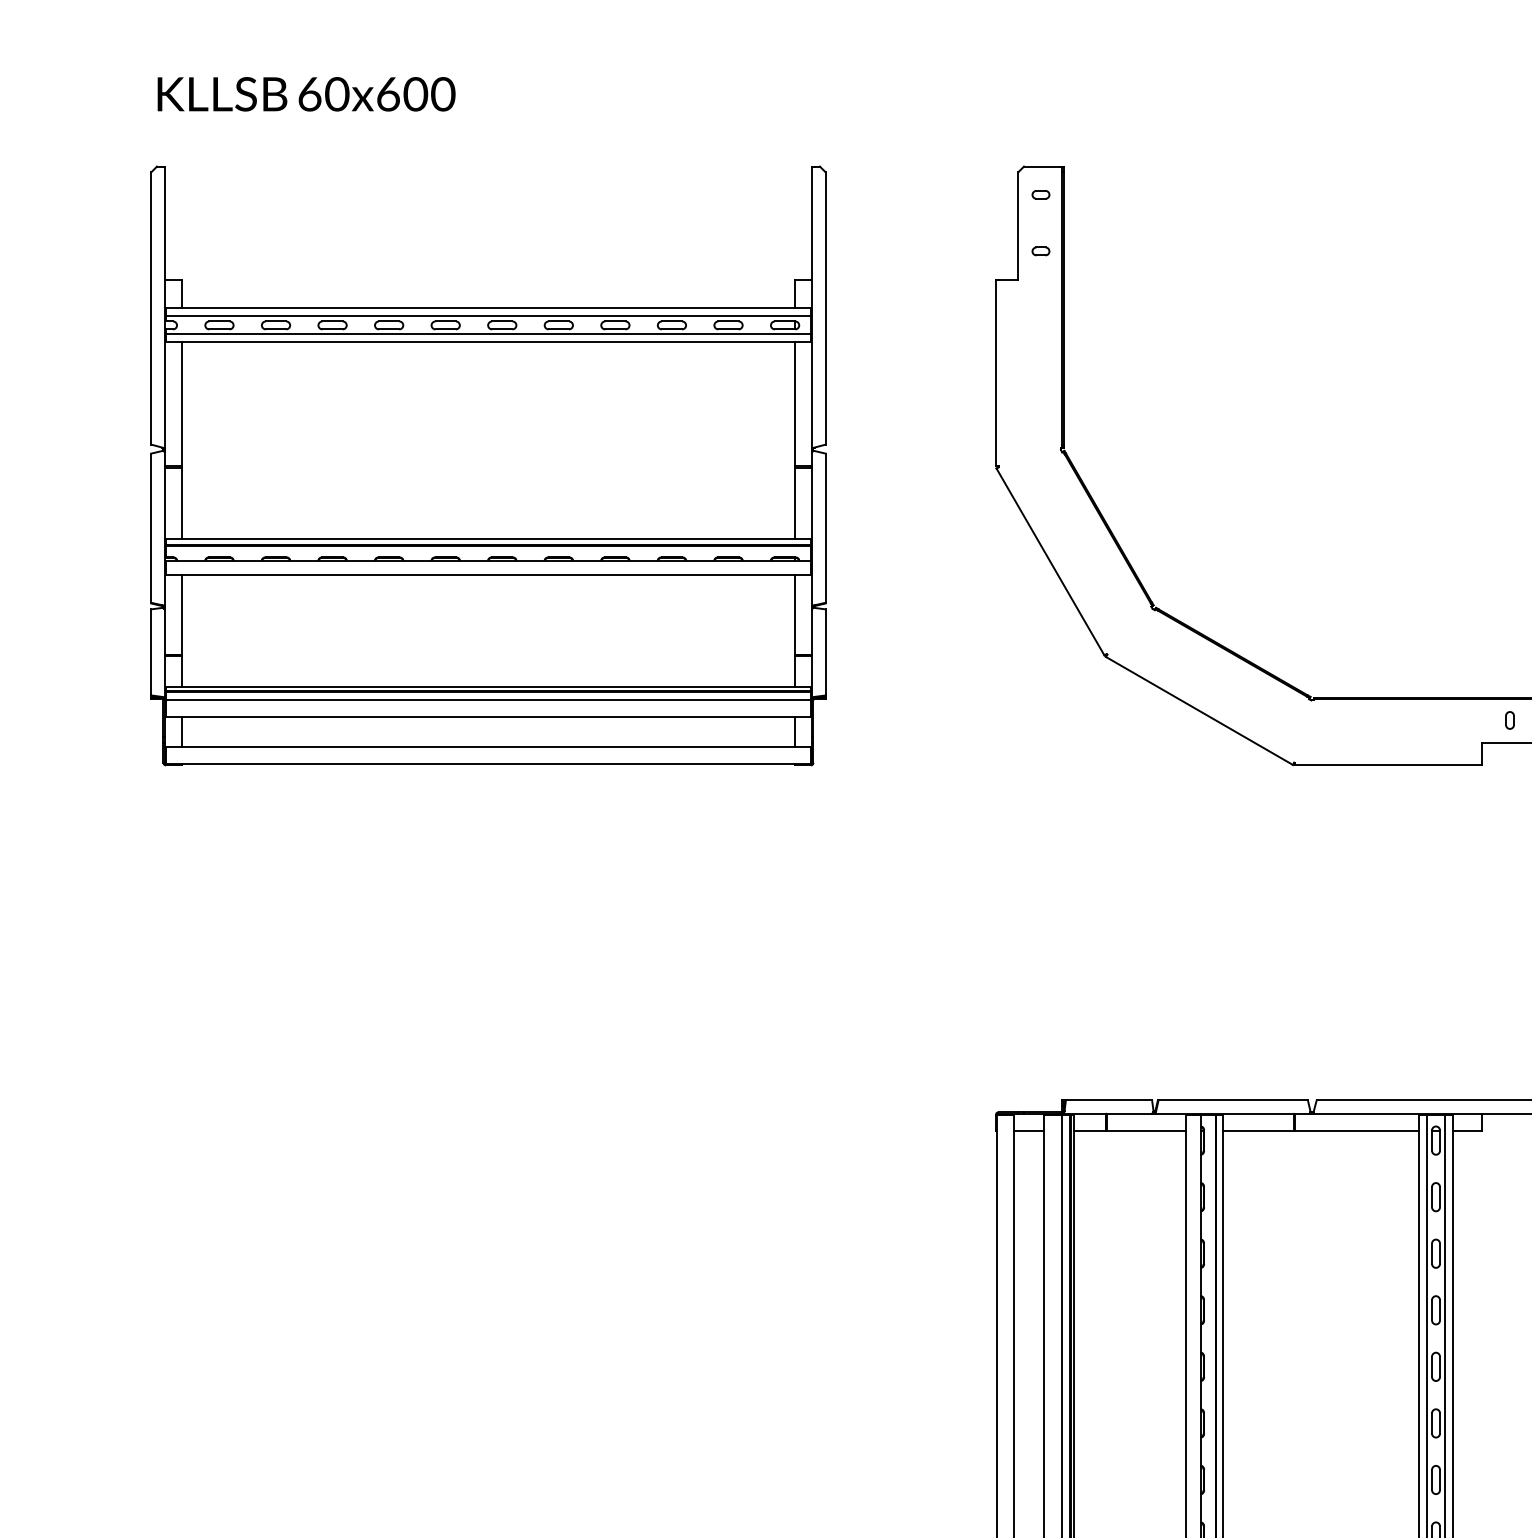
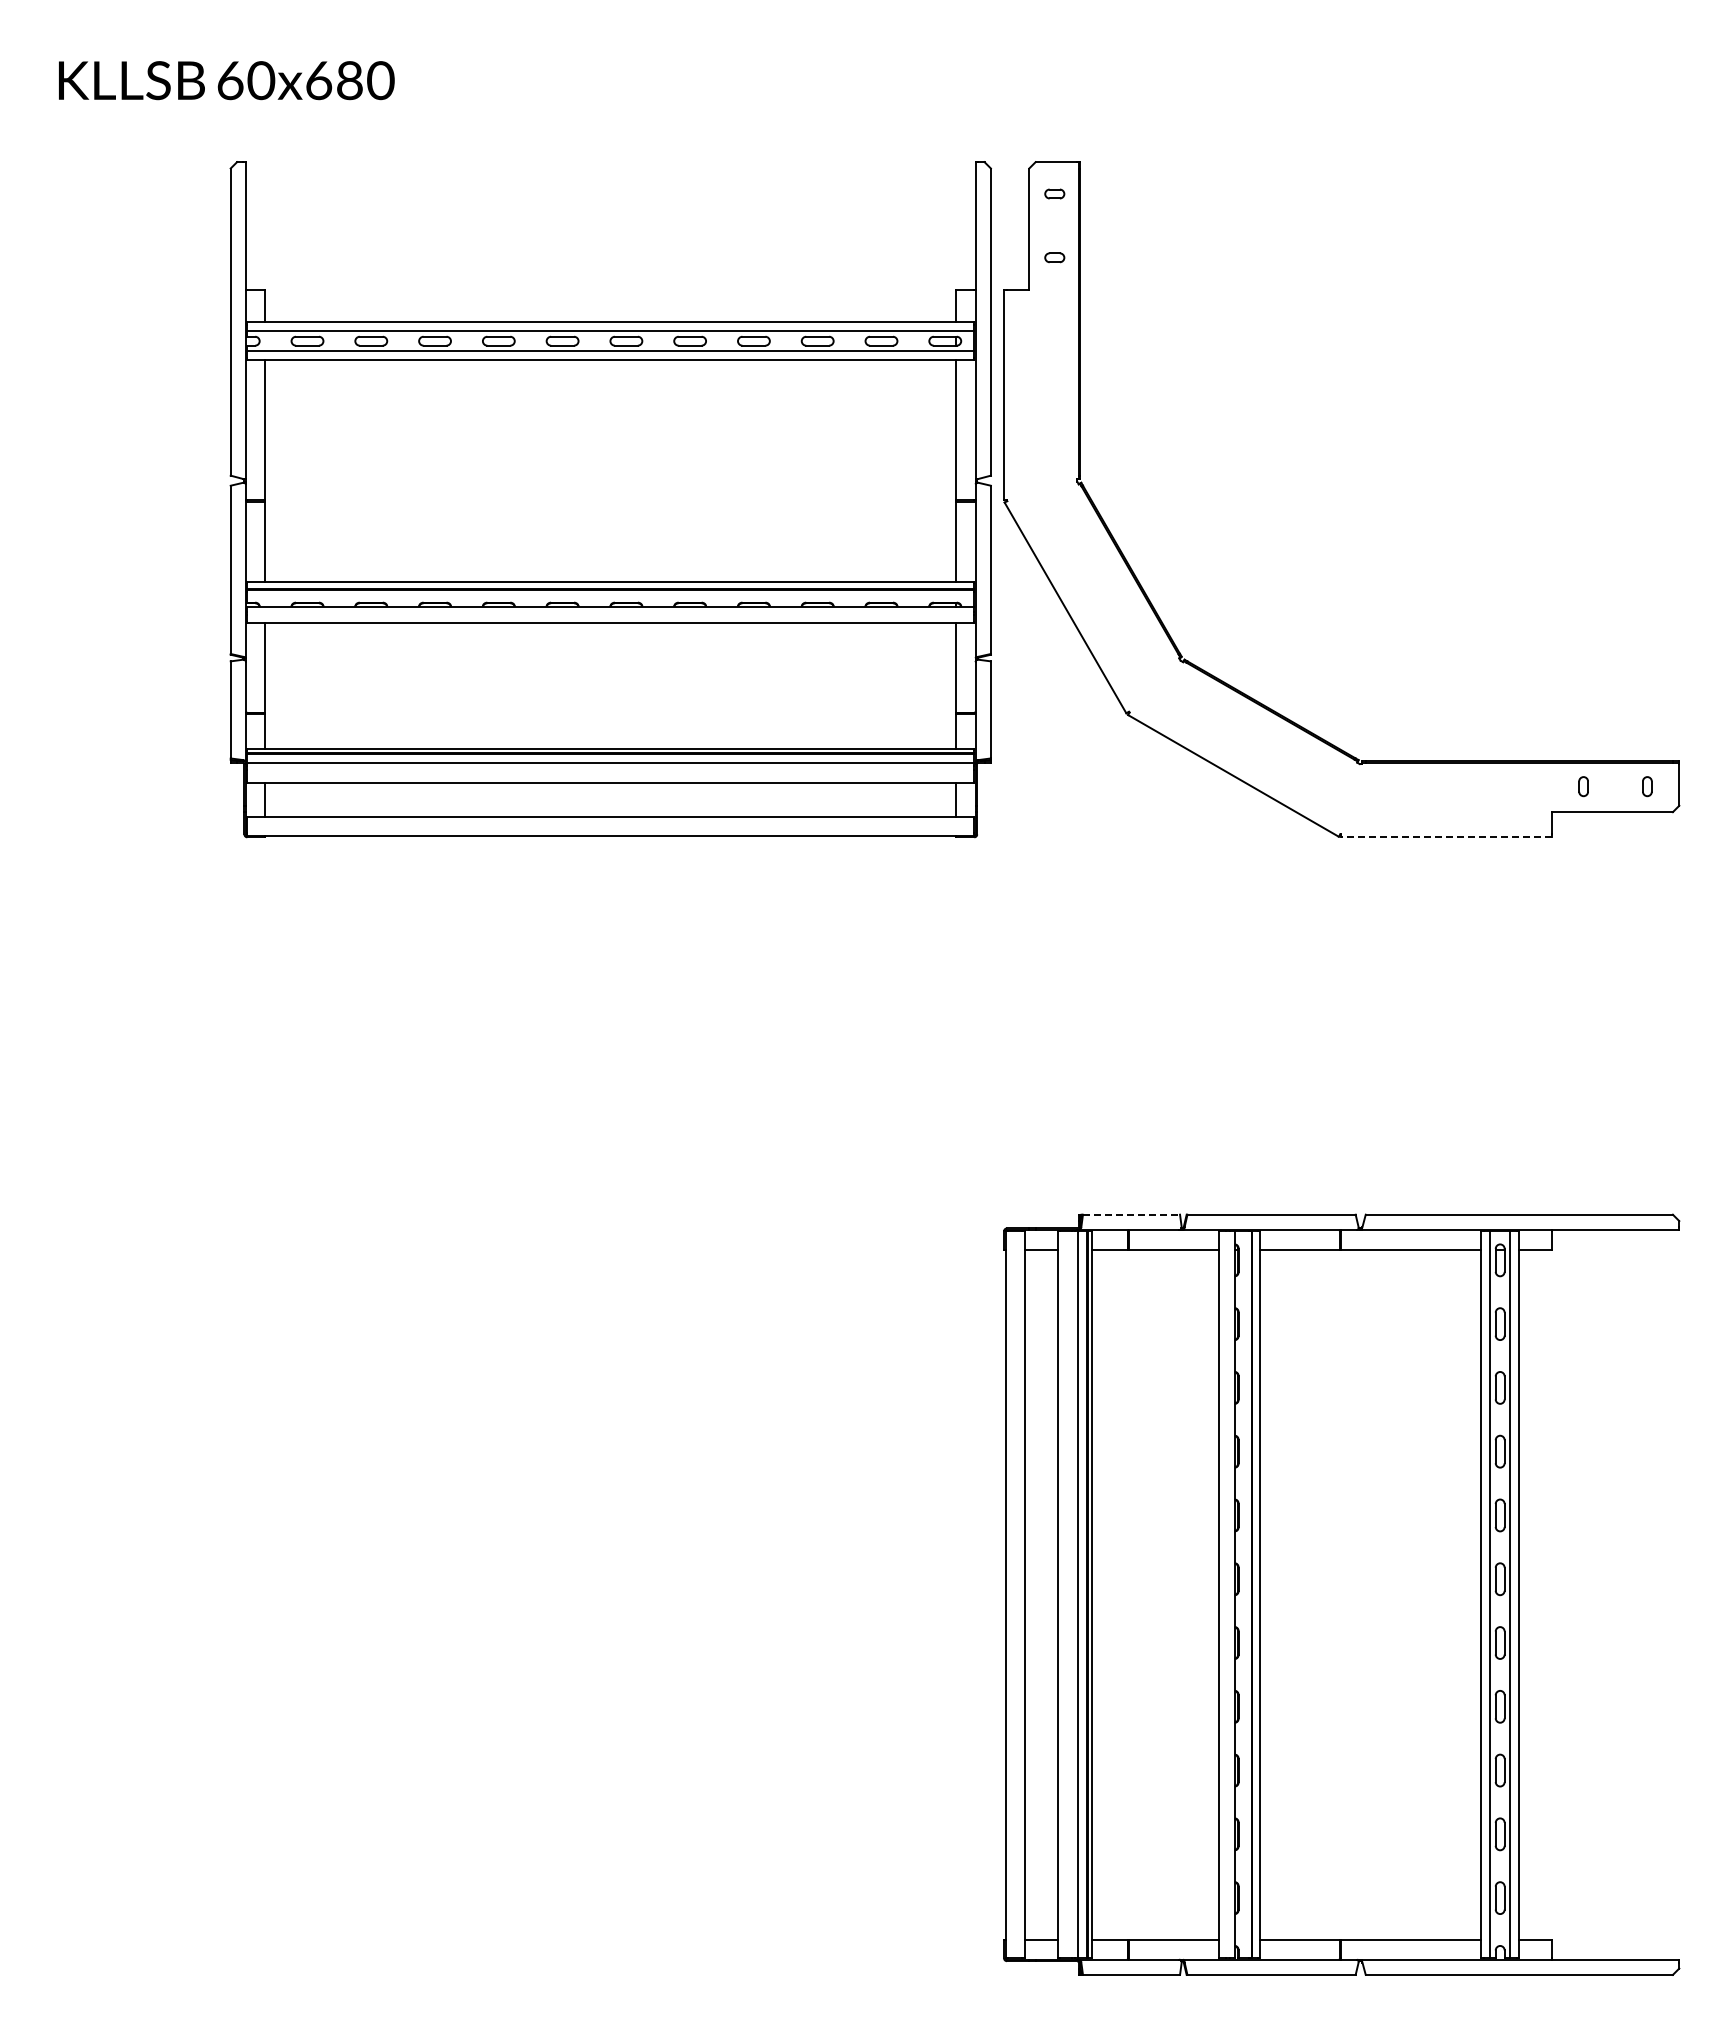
text: (415, 94) -> (349, 80), 60x600 -> 60x680
part: (488, 465) -> (610, 499), moved
line: (1388, 765) -> (1446, 837), solid -> dashed
line: (1109, 1099) -> (1131, 1214), solid -> dashed

